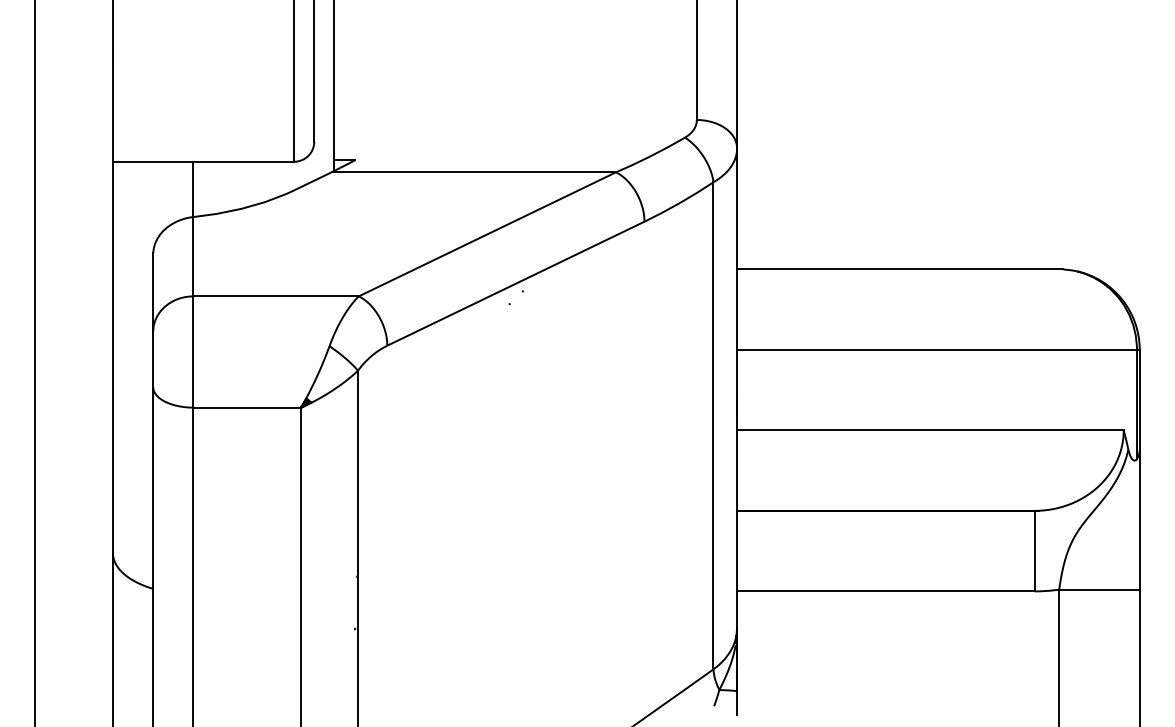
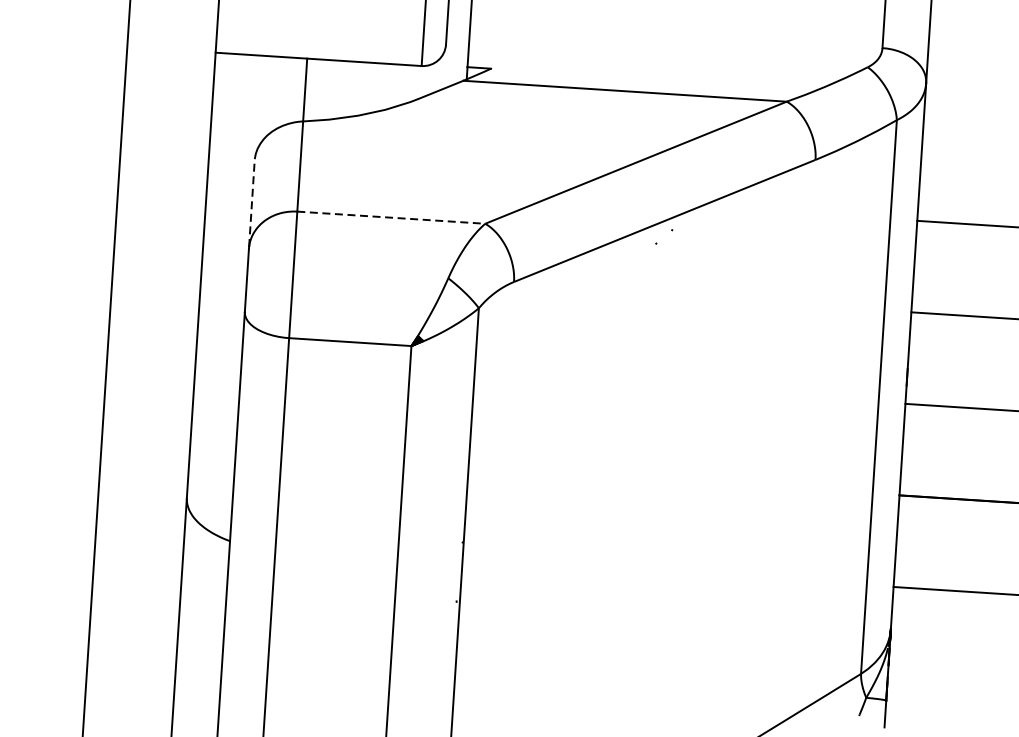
line: (153, 291) -> (252, 203), solid -> dashed
line: (276, 296) -> (391, 217), solid -> dashed

